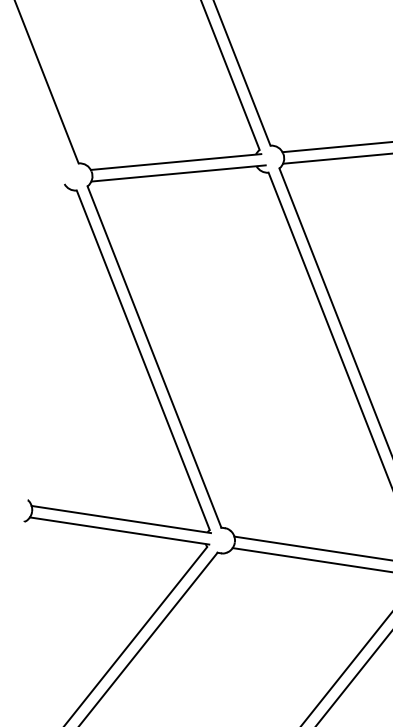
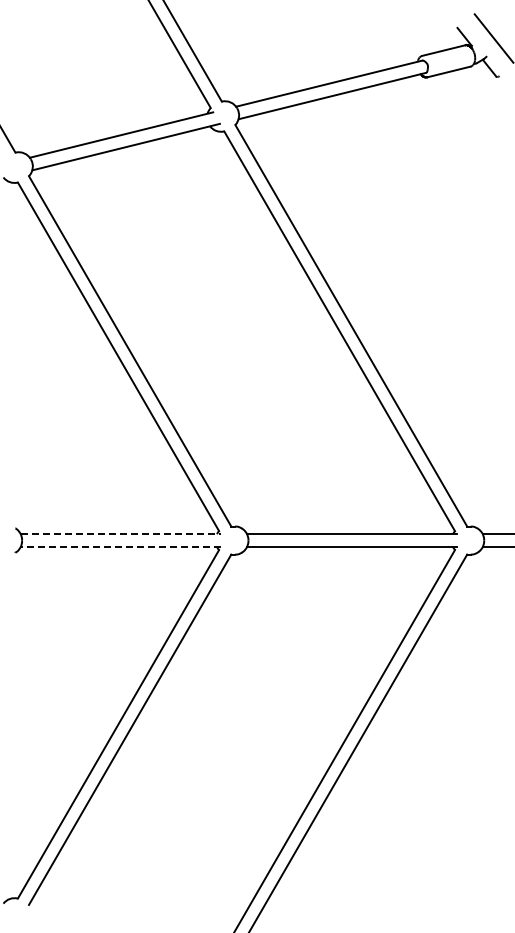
line: (121, 519) -> (121, 534), solid -> dashed
line: (119, 530) -> (120, 546), solid -> dashed

